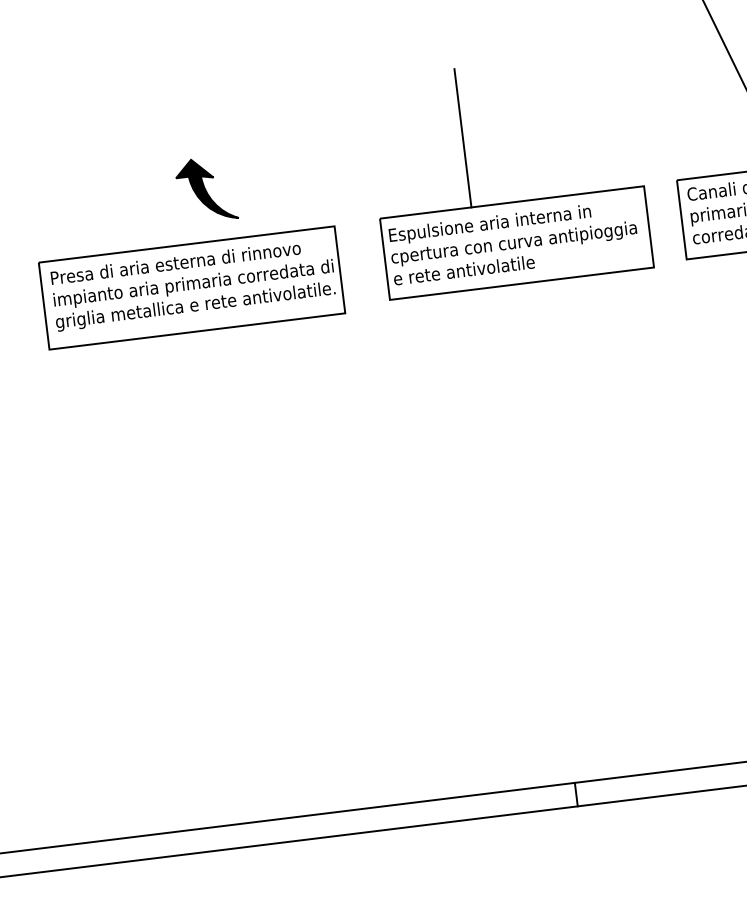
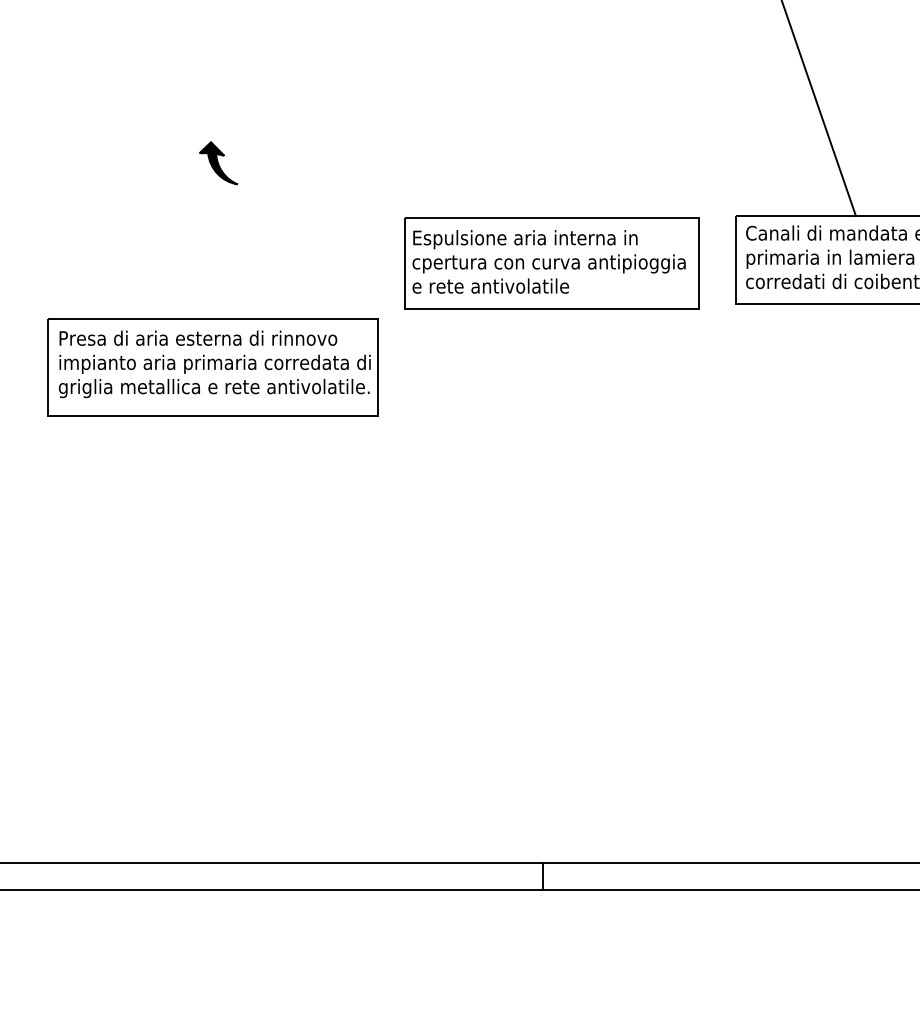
line: (463, 138) -> (507, 141), removed
part: (206, 190) -> (218, 163), size x0.6
part: (191, 287) -> (212, 367), moved

